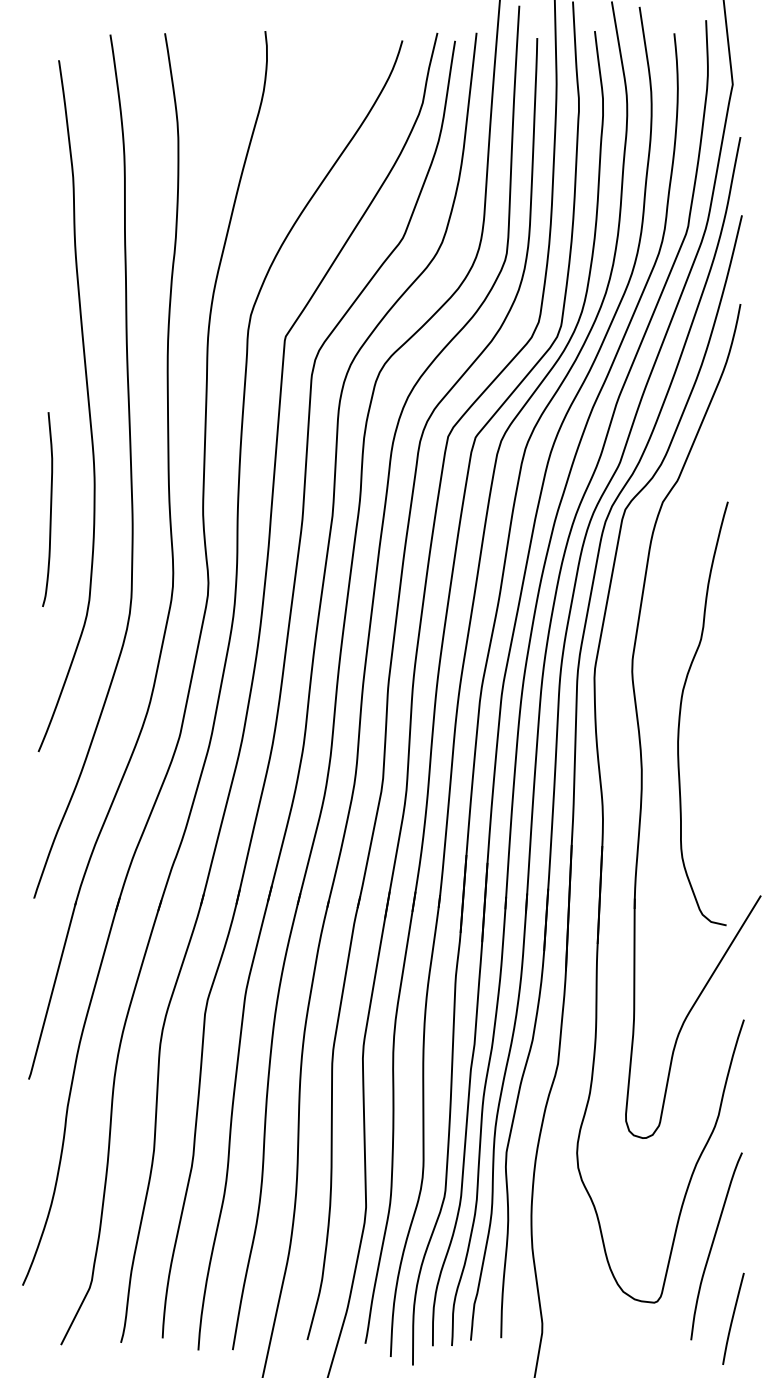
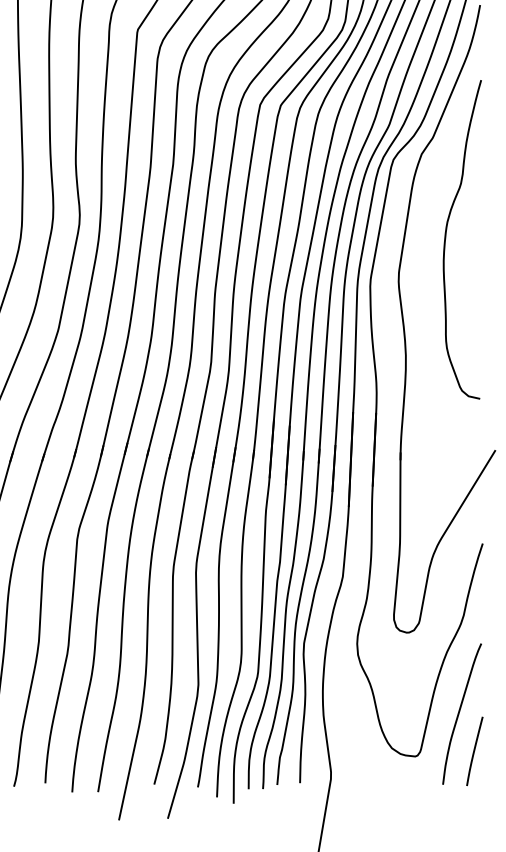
curve: (681, 711) -> (446, 237), moved
curve: (733, 1318) -> (474, 751), moved

